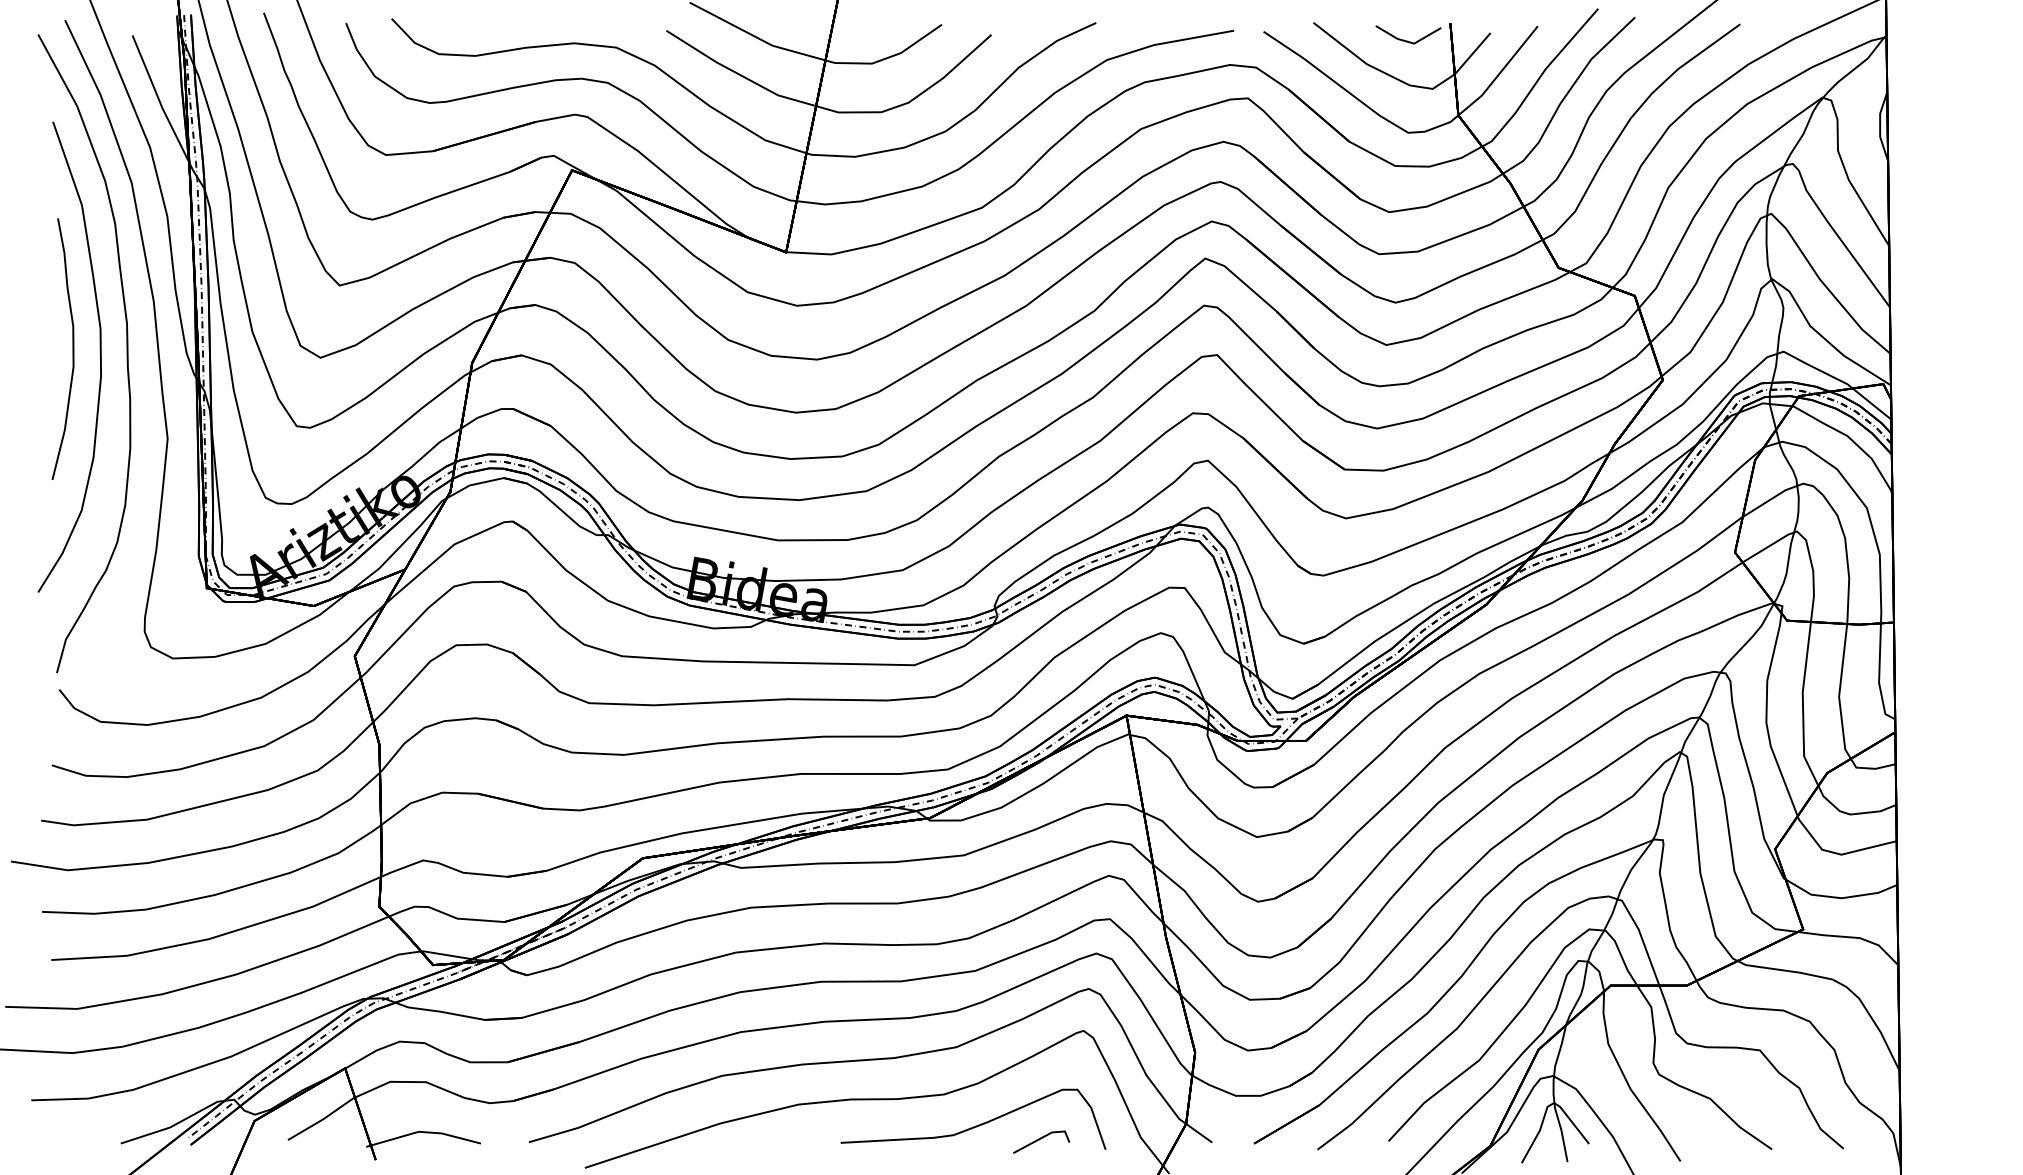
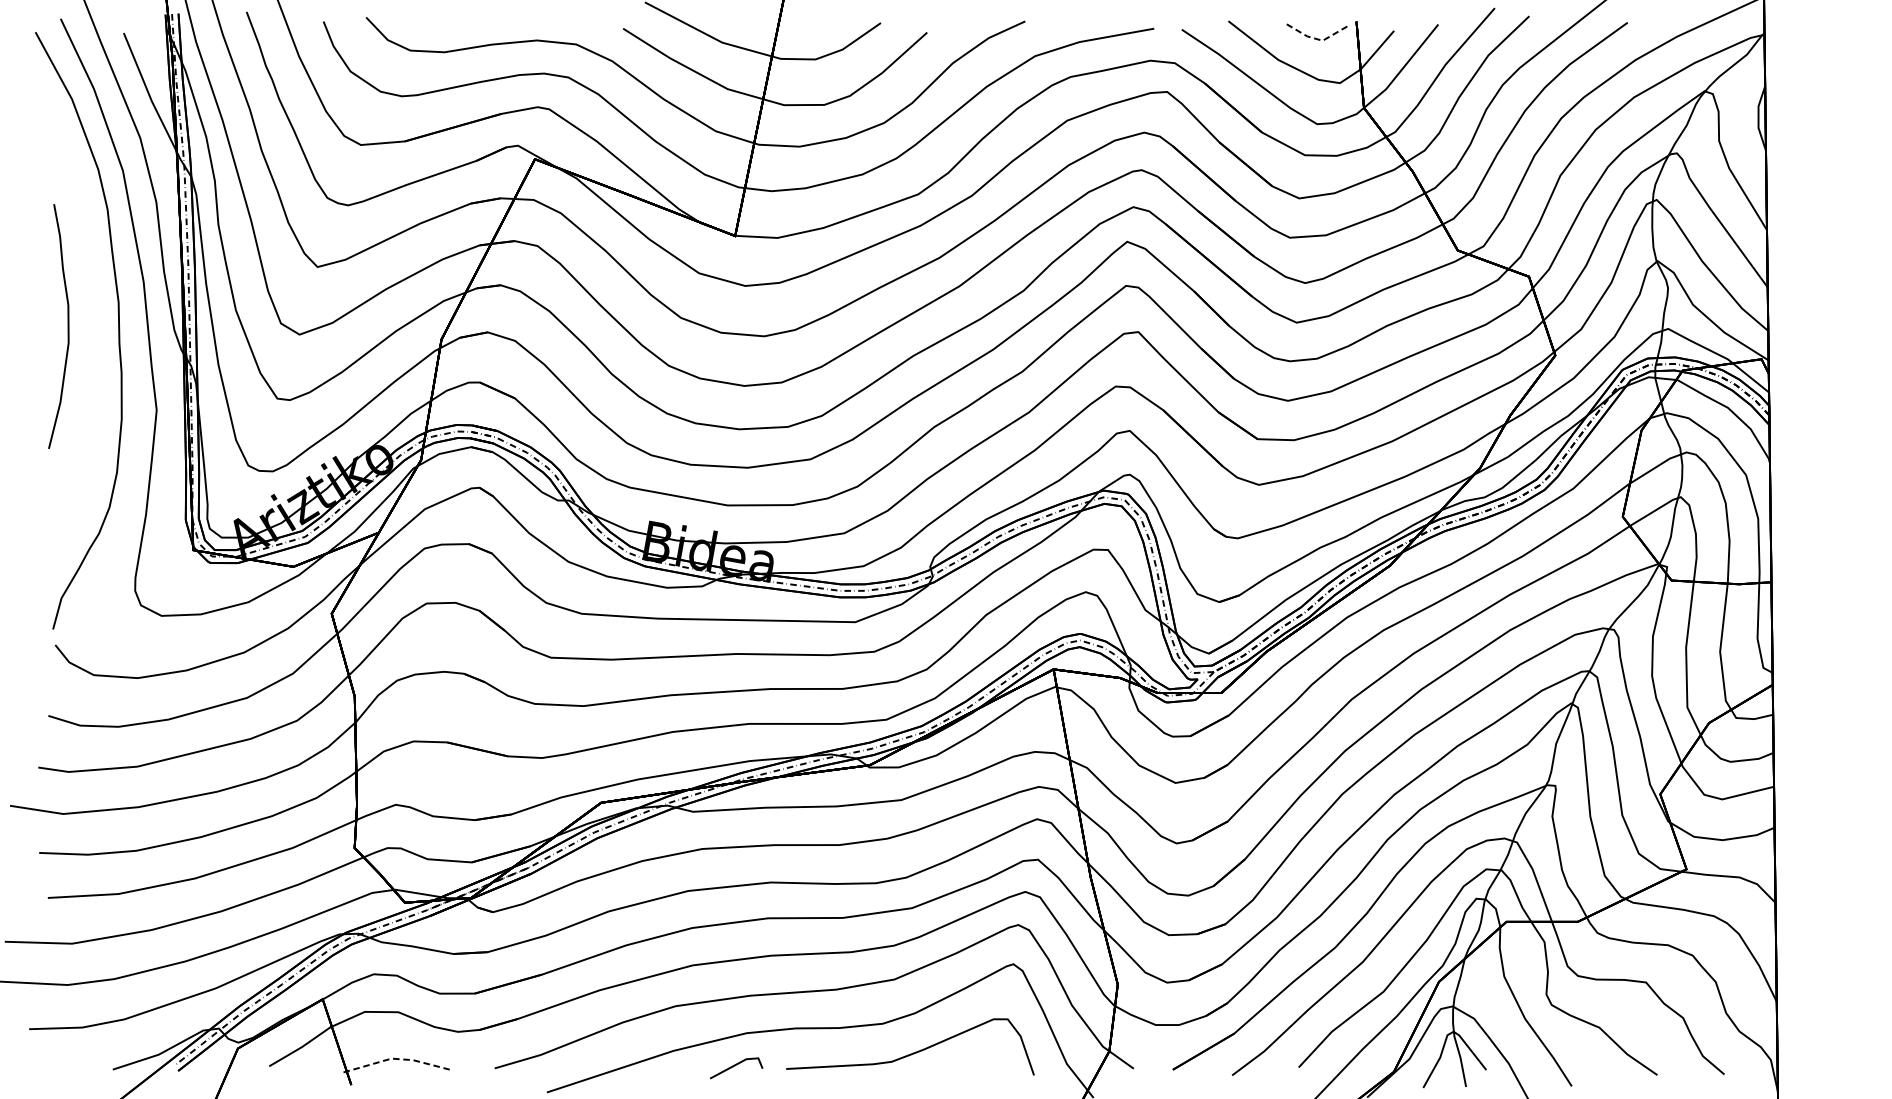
line: (1408, 42) -> (1317, 39), solid -> dashed
curve: (99, 353) -> (92, 330), removed
line: (423, 1132) -> (395, 1059), solid -> dashed
line: (1041, 1139) -> (736, 1065), moved

